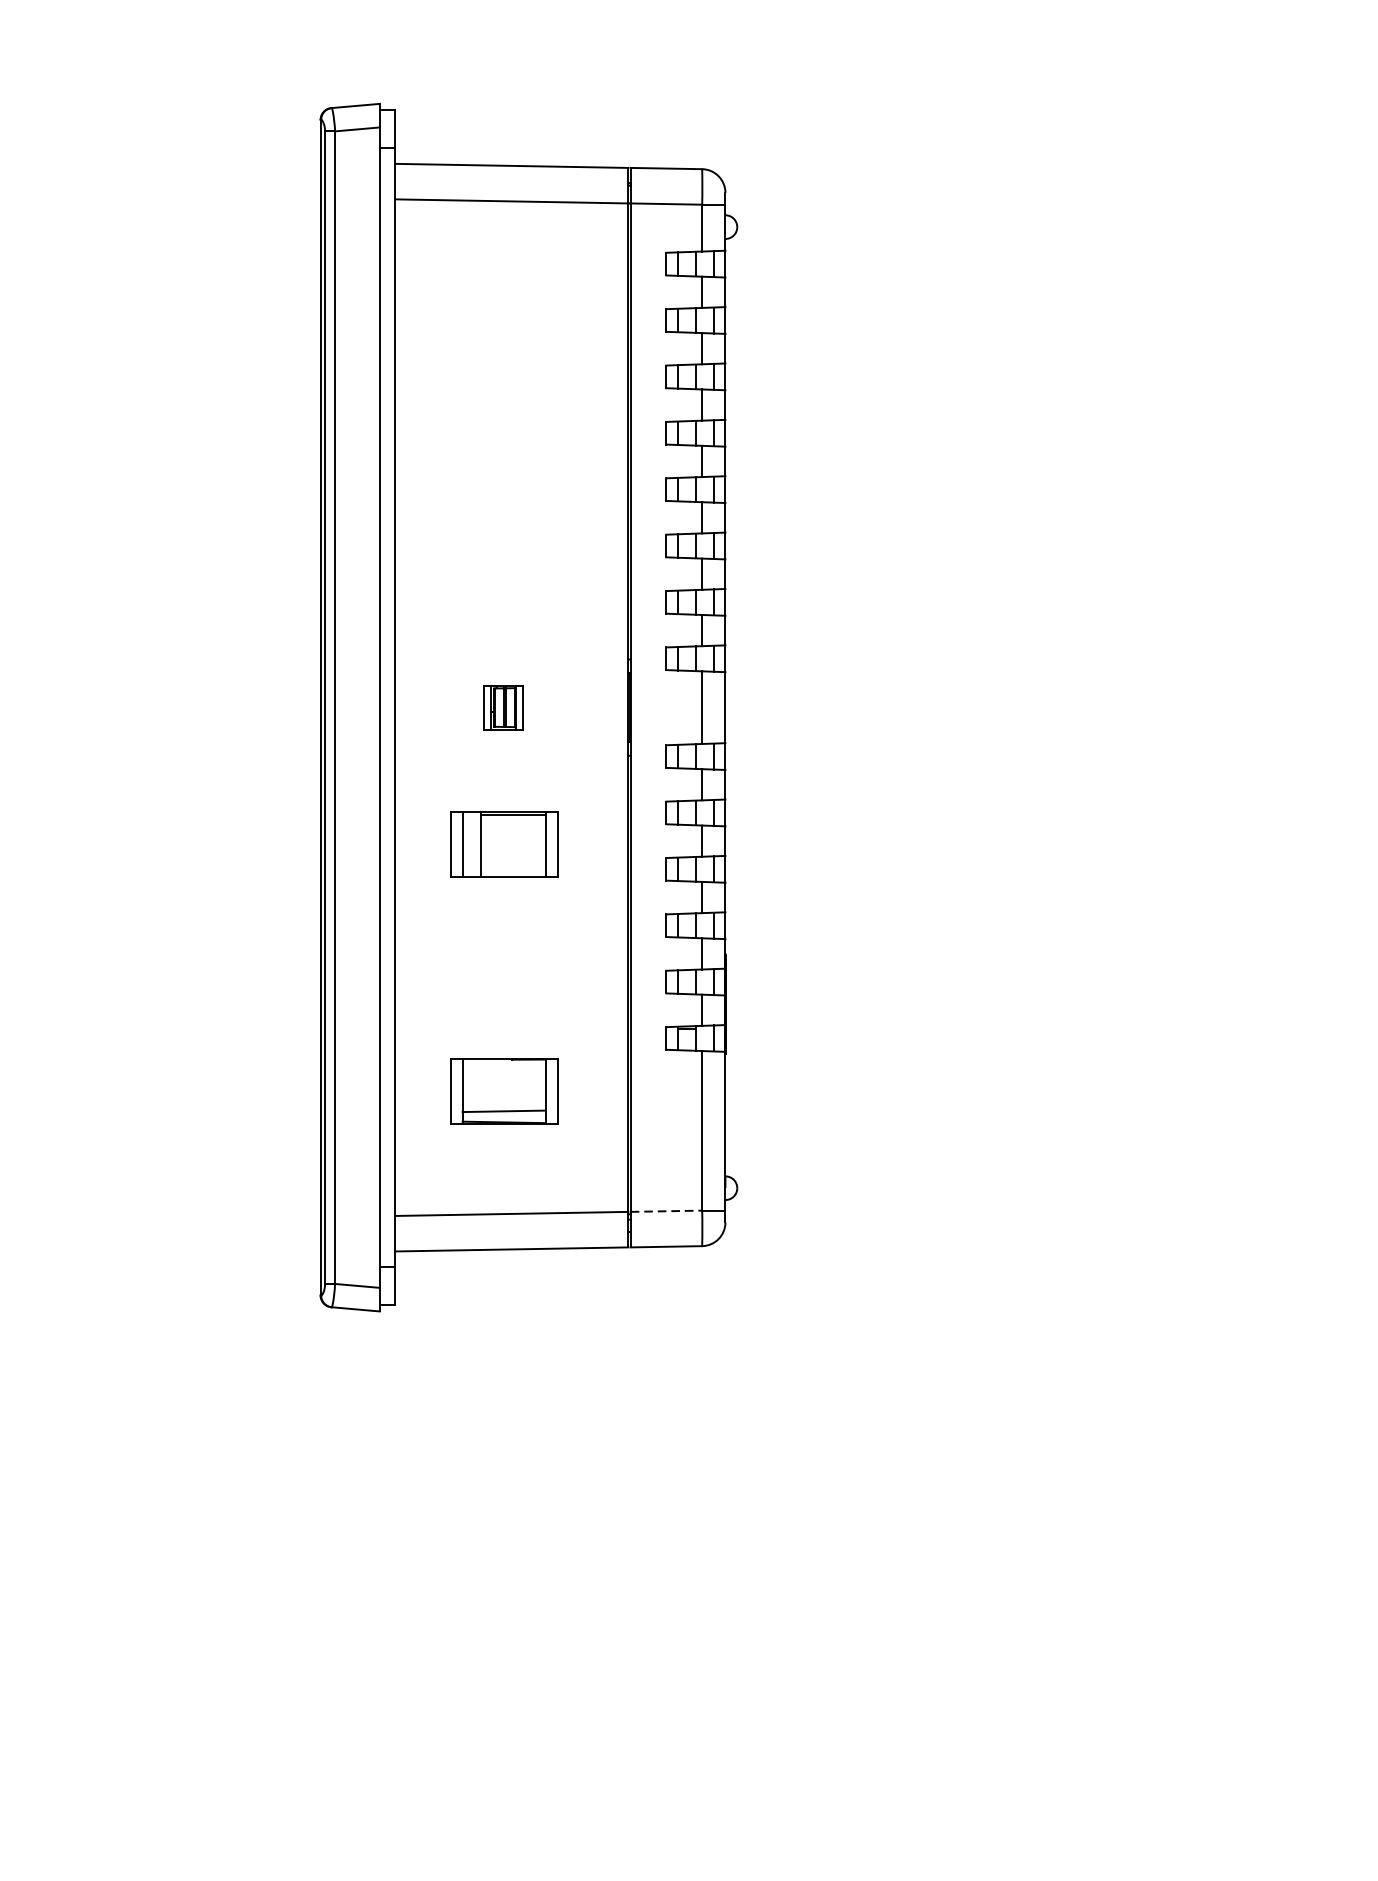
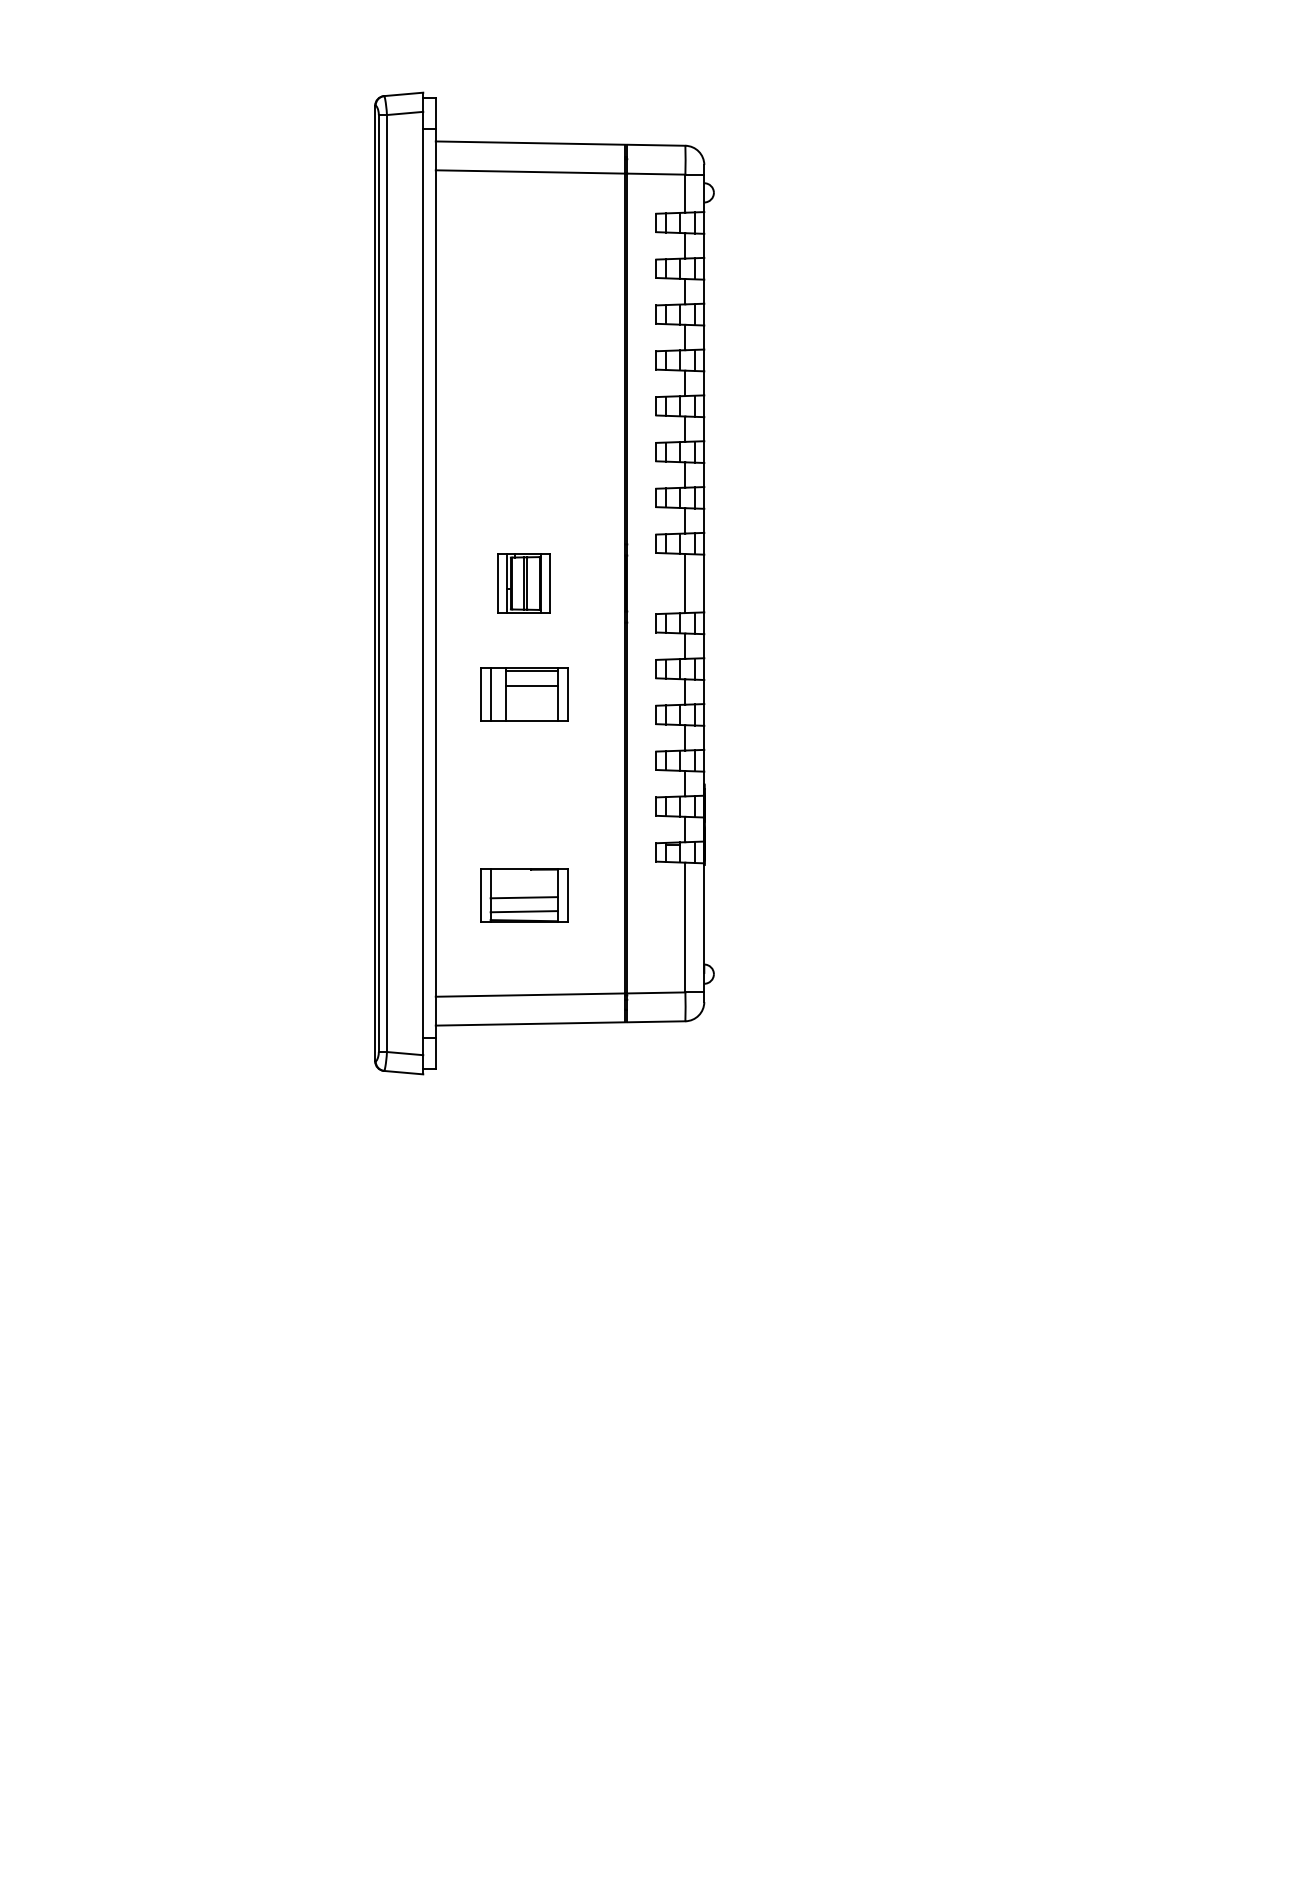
part: (503, 707) -> (523, 583), size x1.67
line: (512, 833) -> (531, 685), added
line: (504, 1093) -> (524, 897), added
line: (666, 1210) -> (656, 992), dashed -> solid

